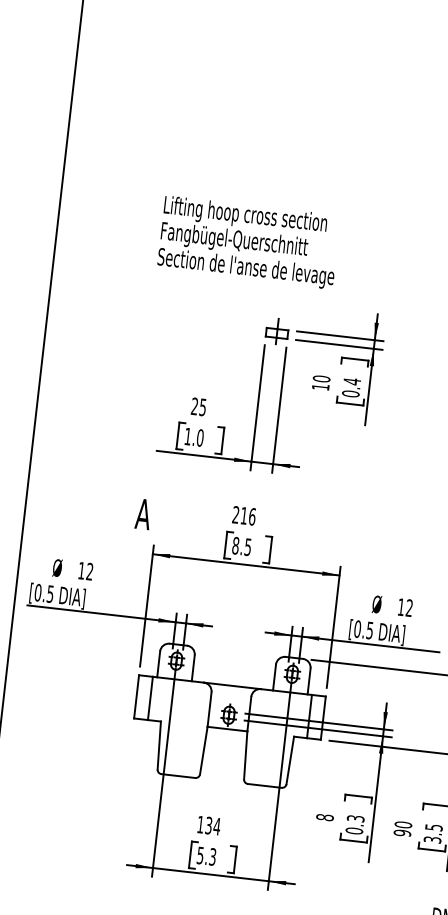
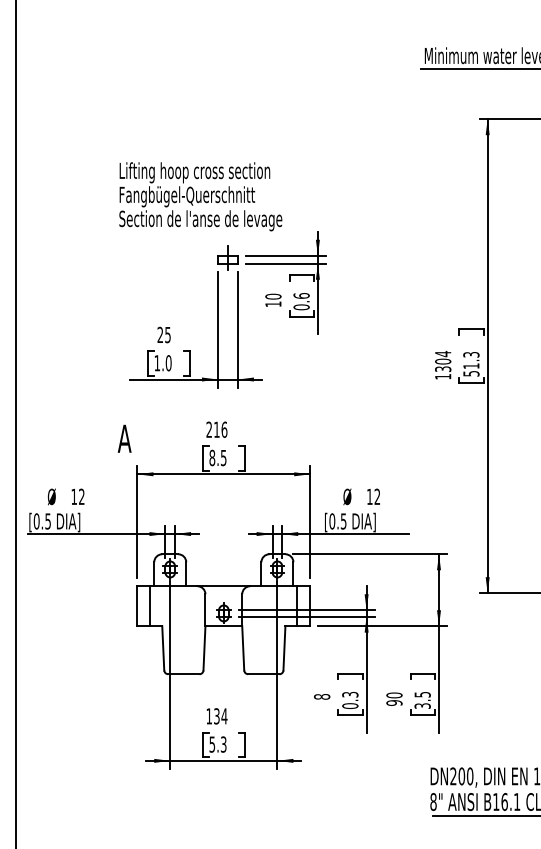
text: (248, 242) -> (200, 196), moved
text: (352, 381) -> (301, 295), 0.4 -> 0.6

